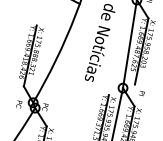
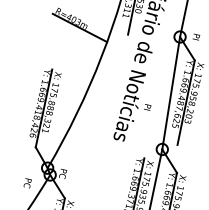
text: (141, 93) -> (147, 107), moved
text: (18, 104) -> (27, 183), moved

